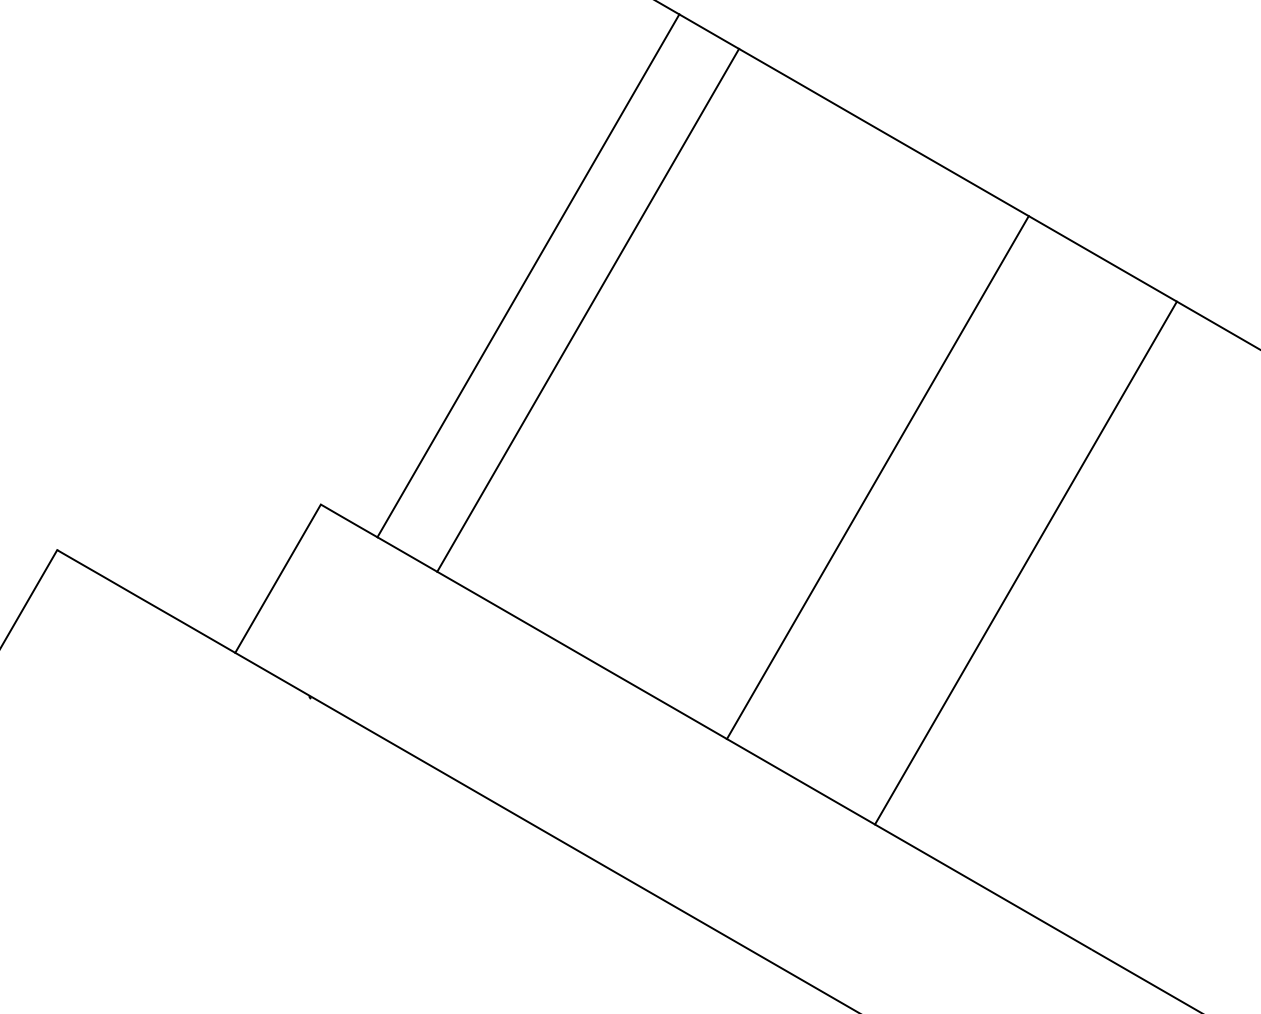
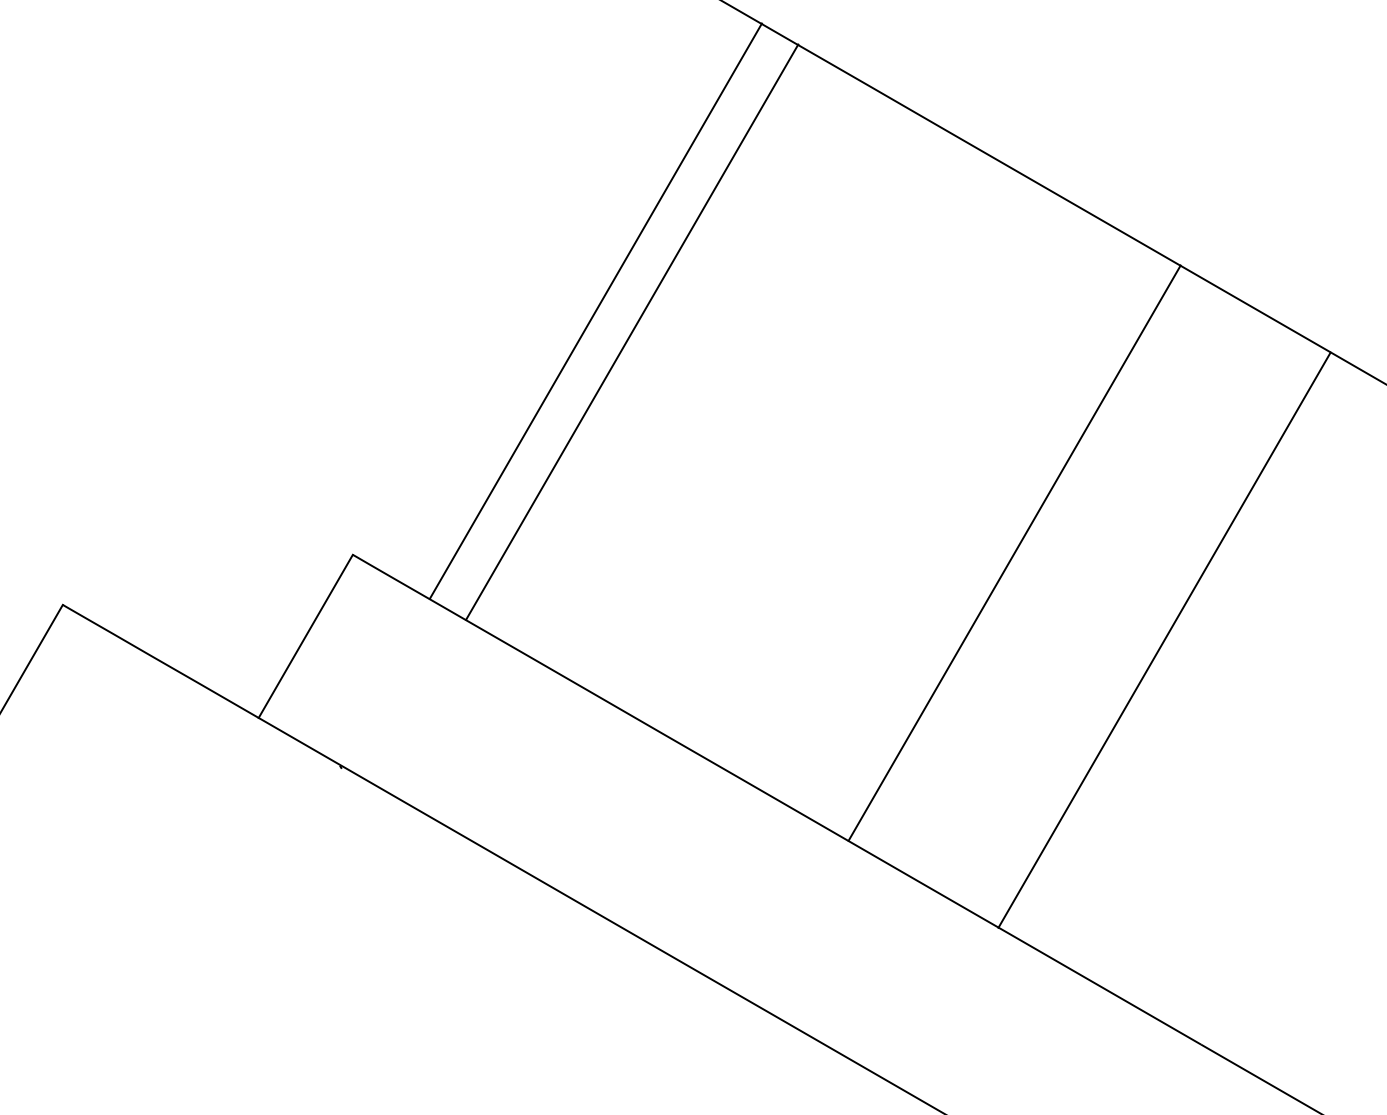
line: (528, 275) -> (632, 331), moved
line: (587, 309) -> (595, 310), moved
line: (877, 477) -> (1014, 552), moved
line: (1025, 562) -> (1164, 639), moved

